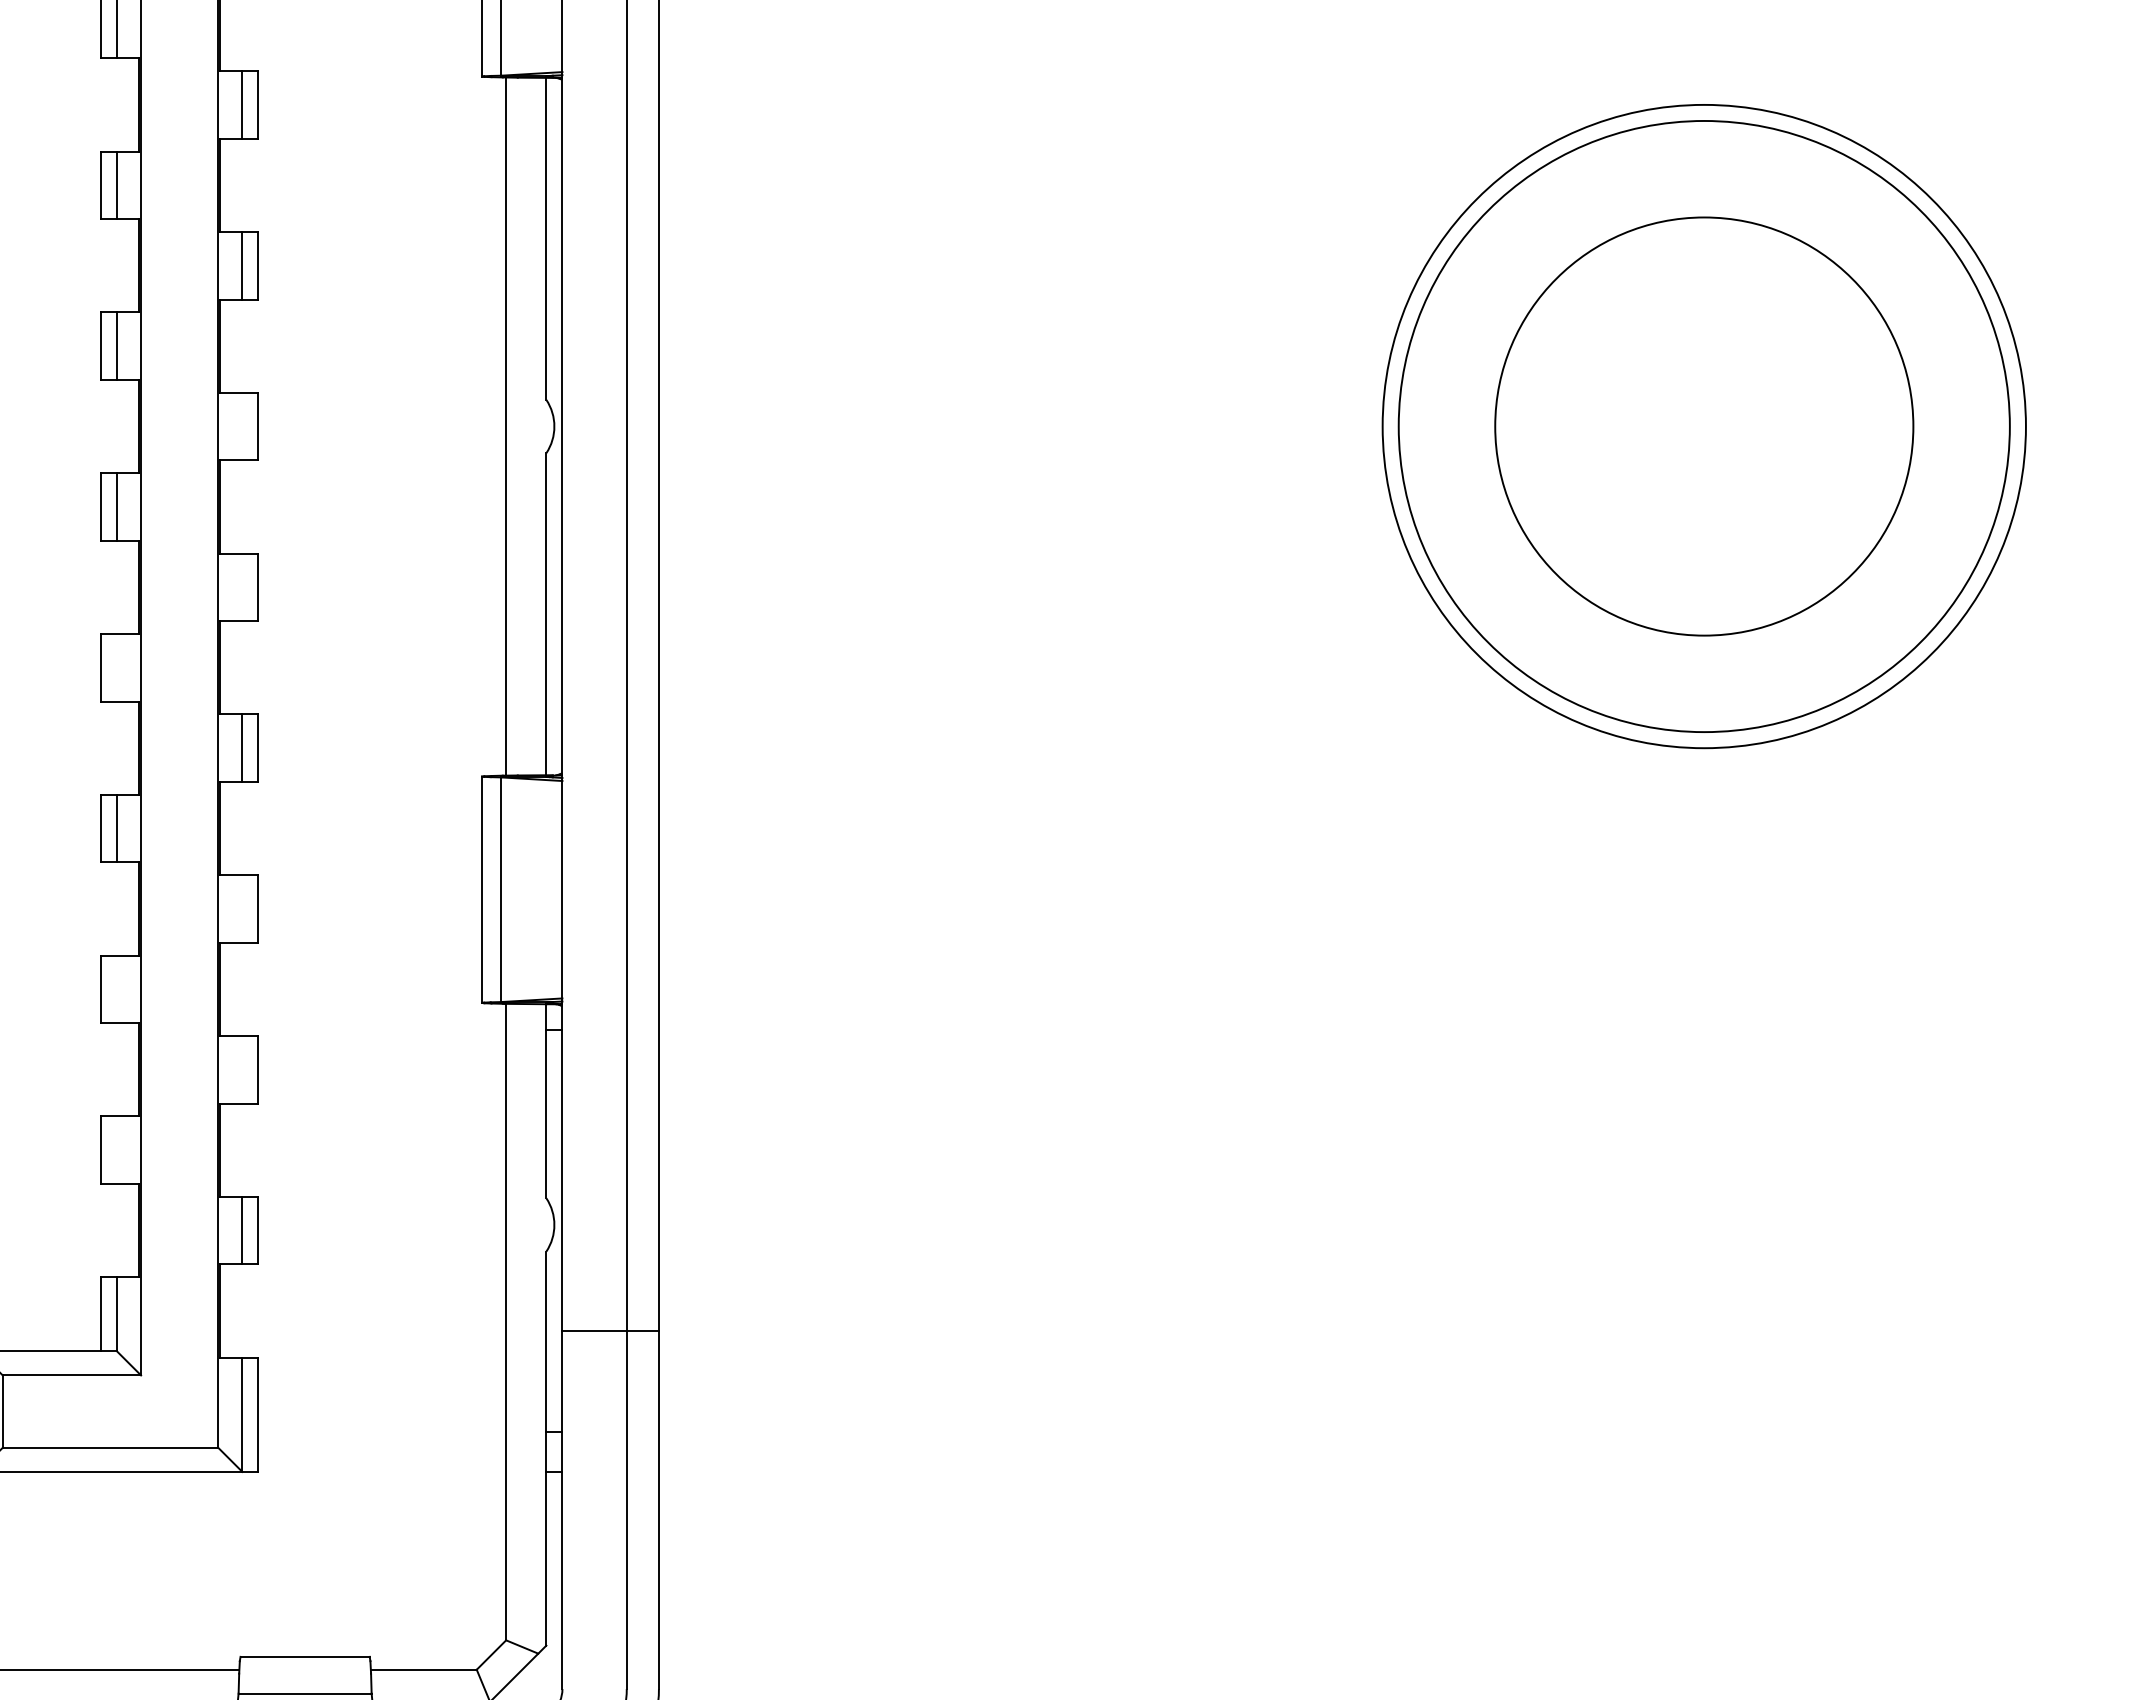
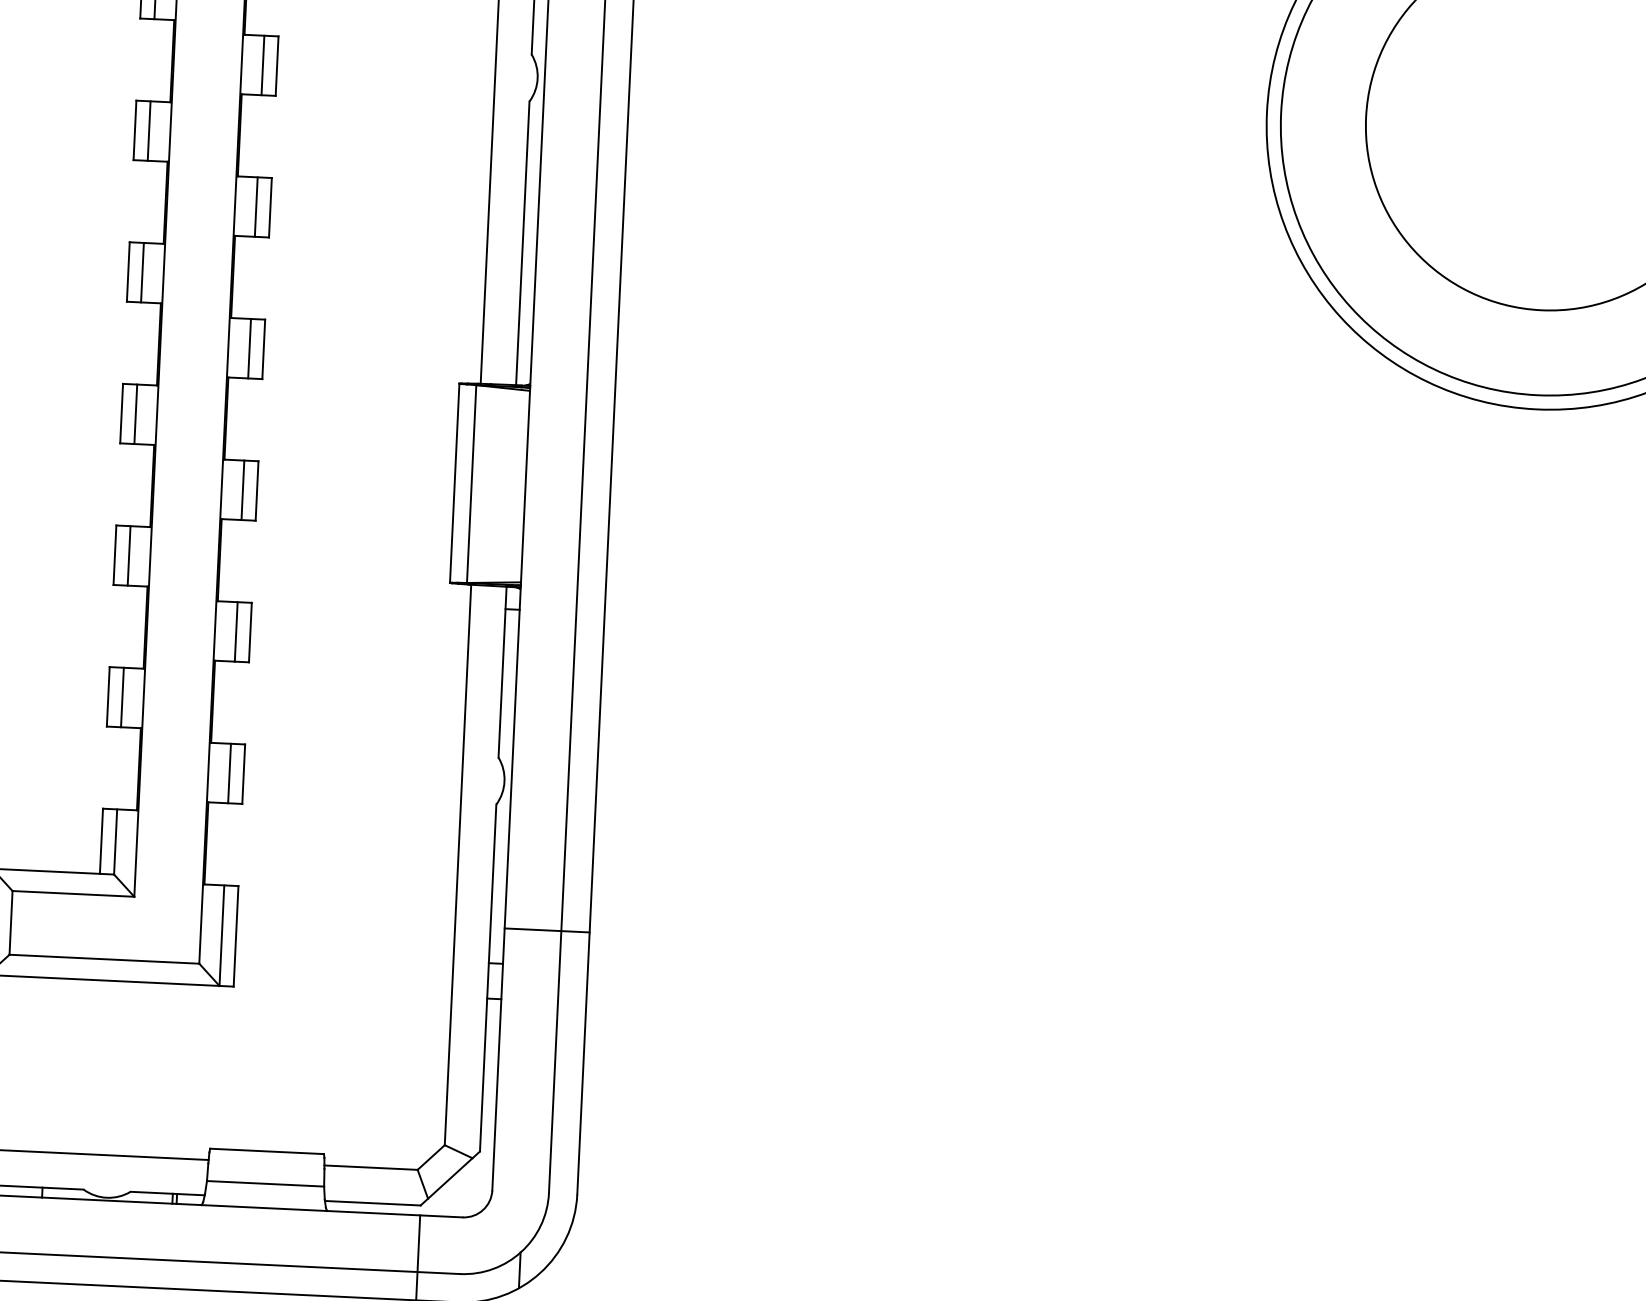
line: (242, 426) -> (263, 65), added
line: (242, 587) -> (256, 207), added
line: (116, 667) -> (142, 272), added
line: (242, 908) -> (243, 489), added
line: (116, 989) -> (128, 555), added
line: (242, 1069) -> (236, 631), added
line: (116, 1150) -> (122, 697), added
line: (610, 1330) -> (546, 930), moved

